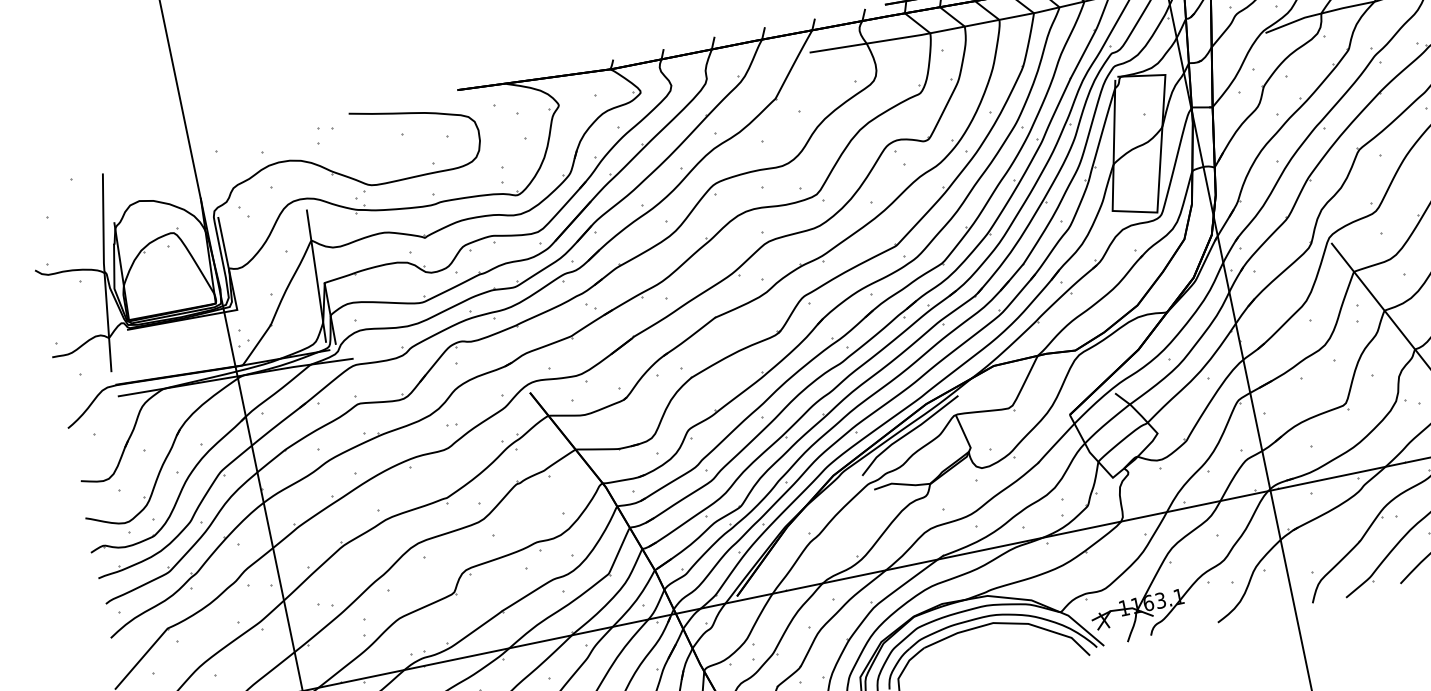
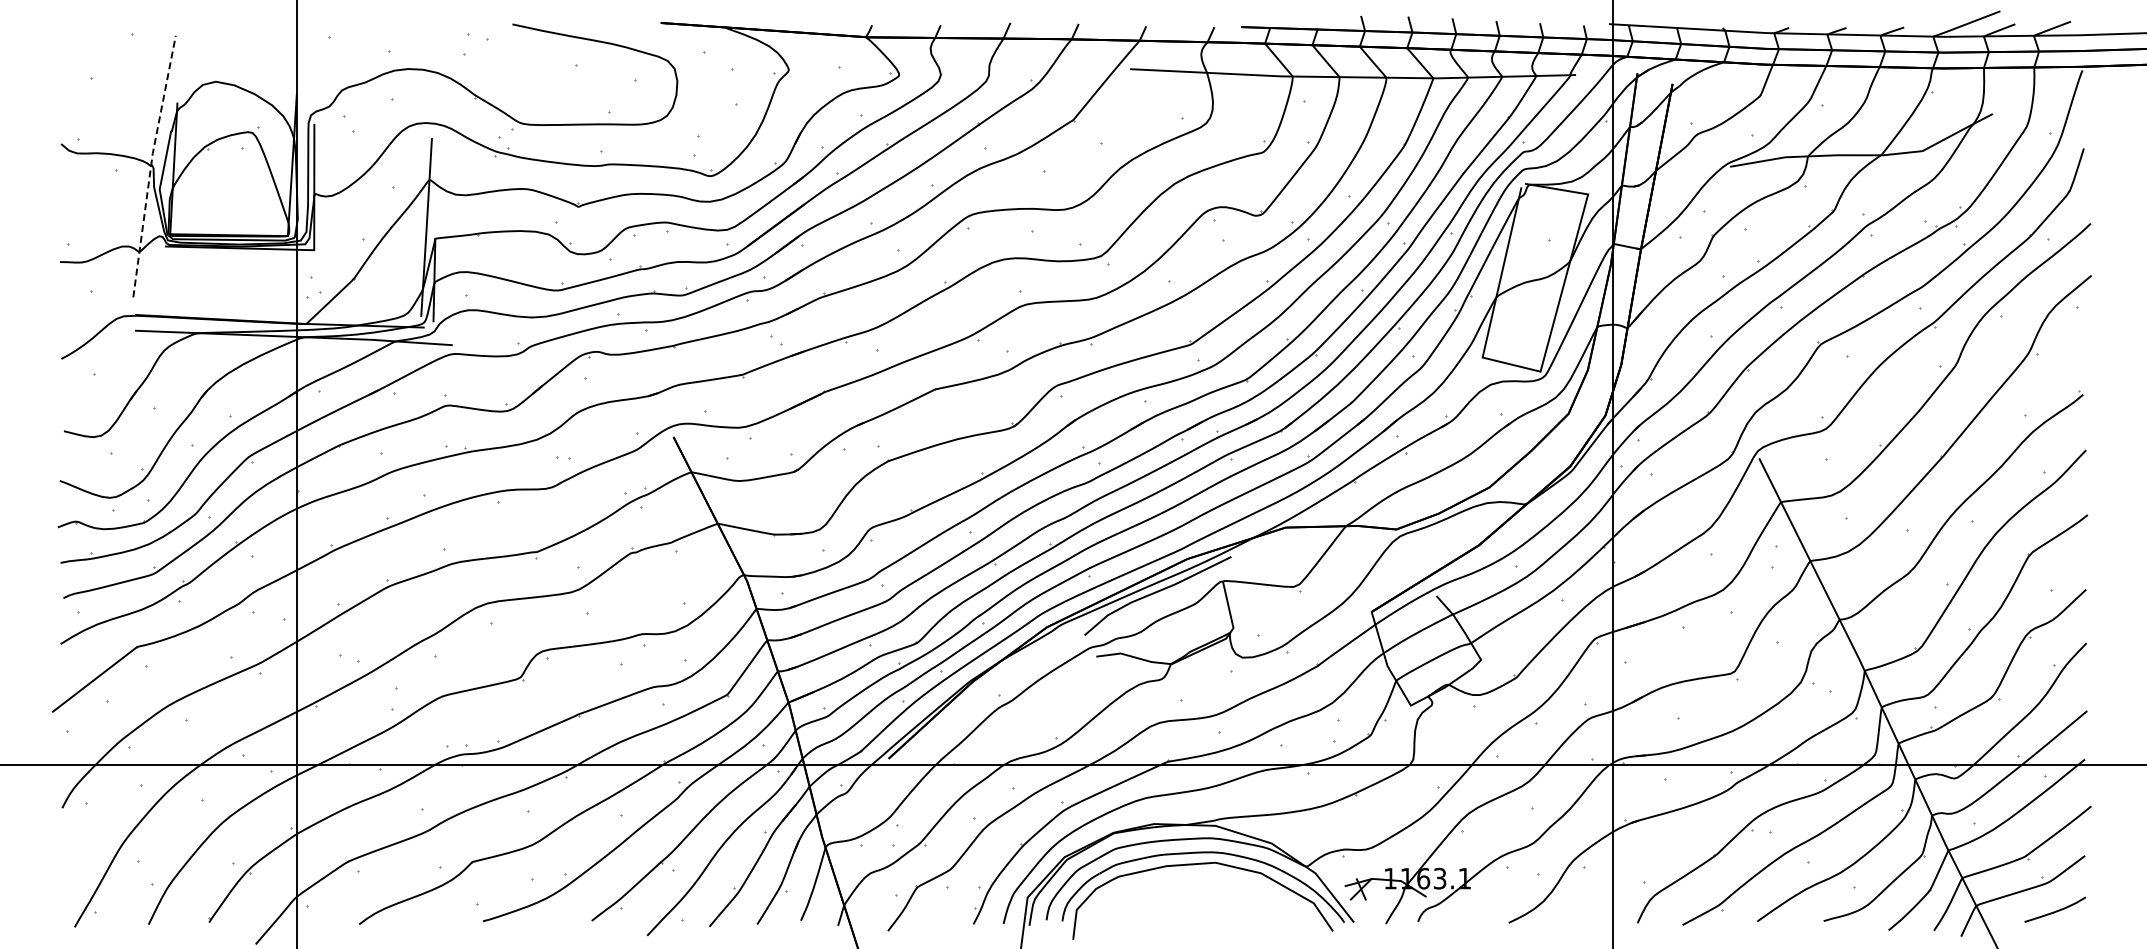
line: (104, 272) -> (151, 165), solid -> dashed

